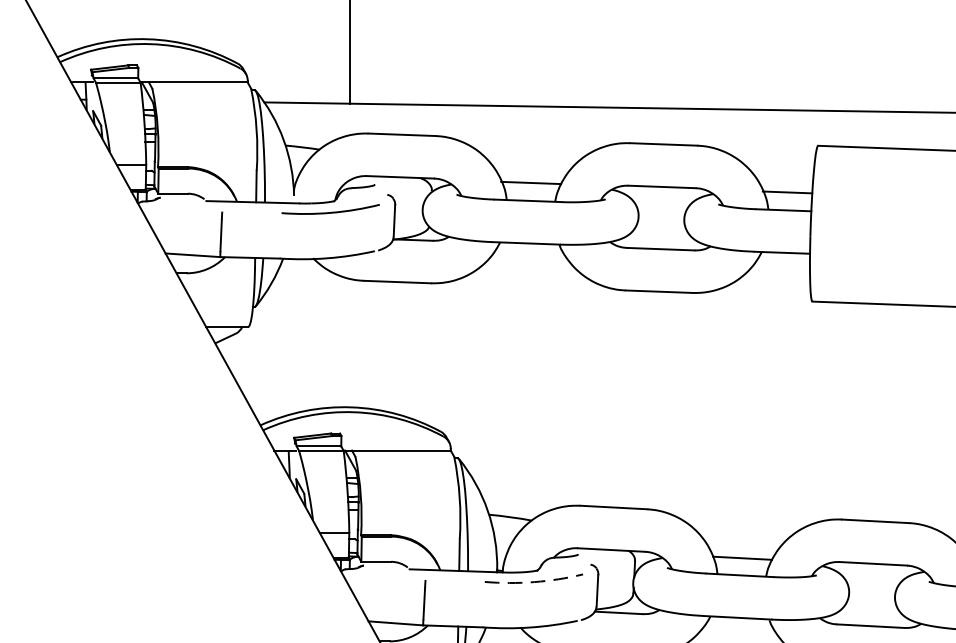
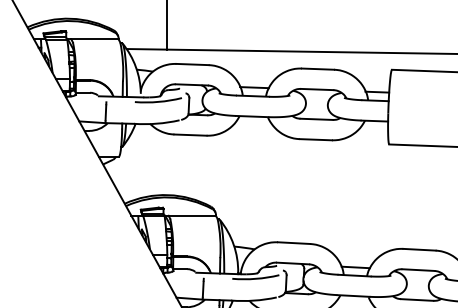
arc: (533, 581) -> (255, 278), dashed -> solid

